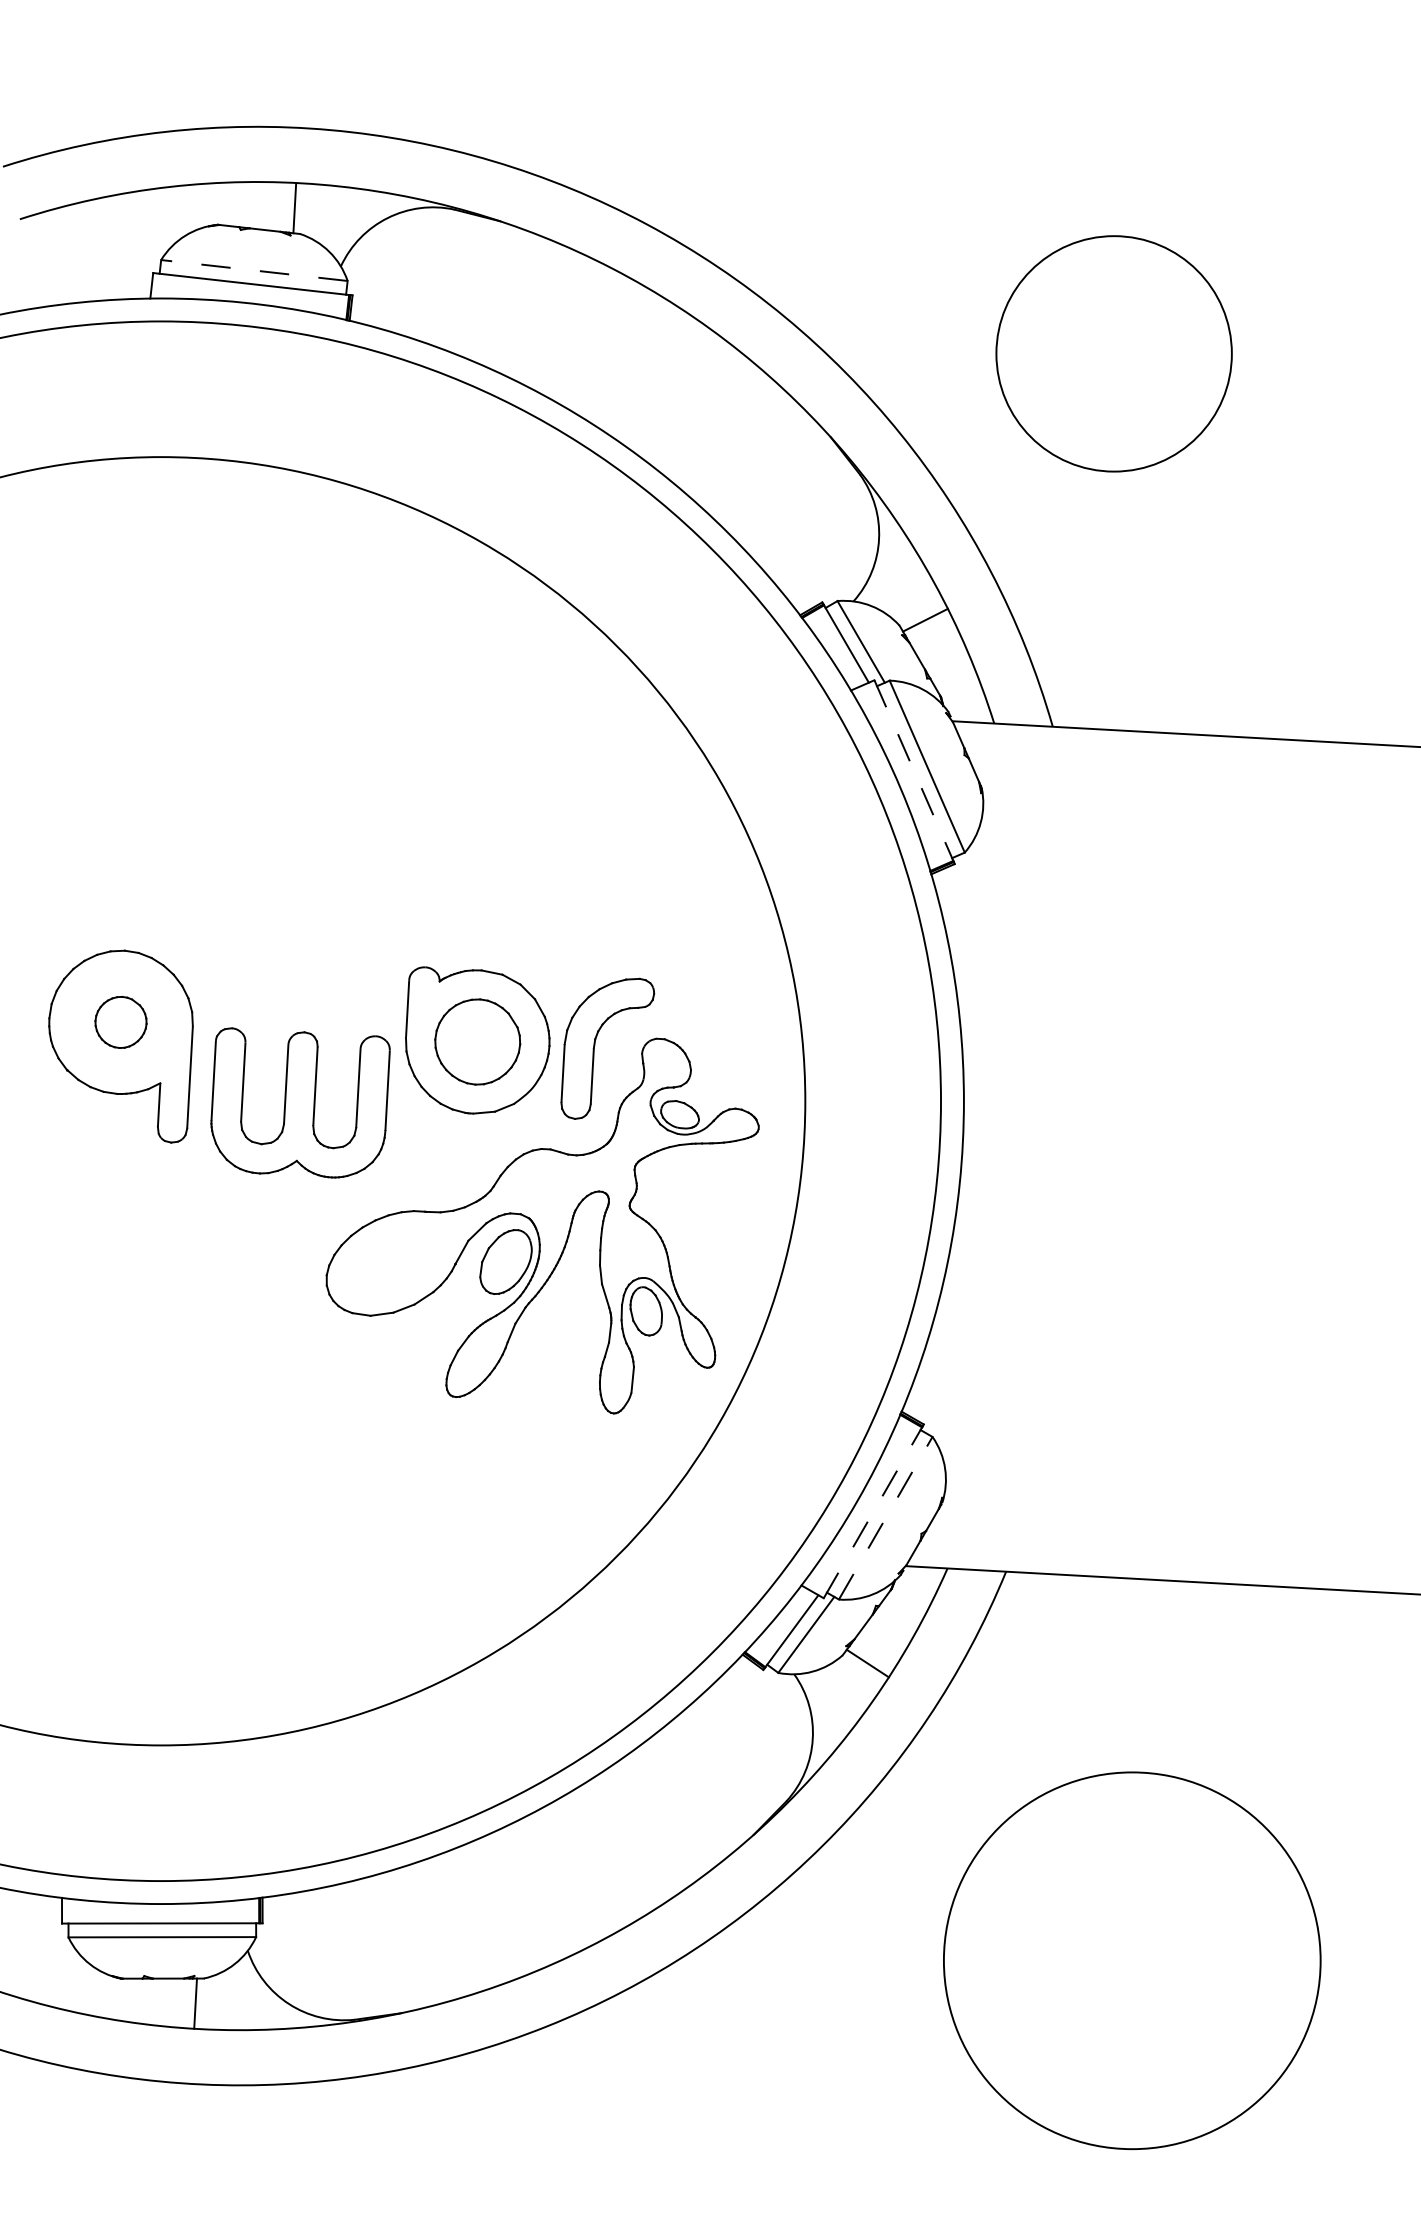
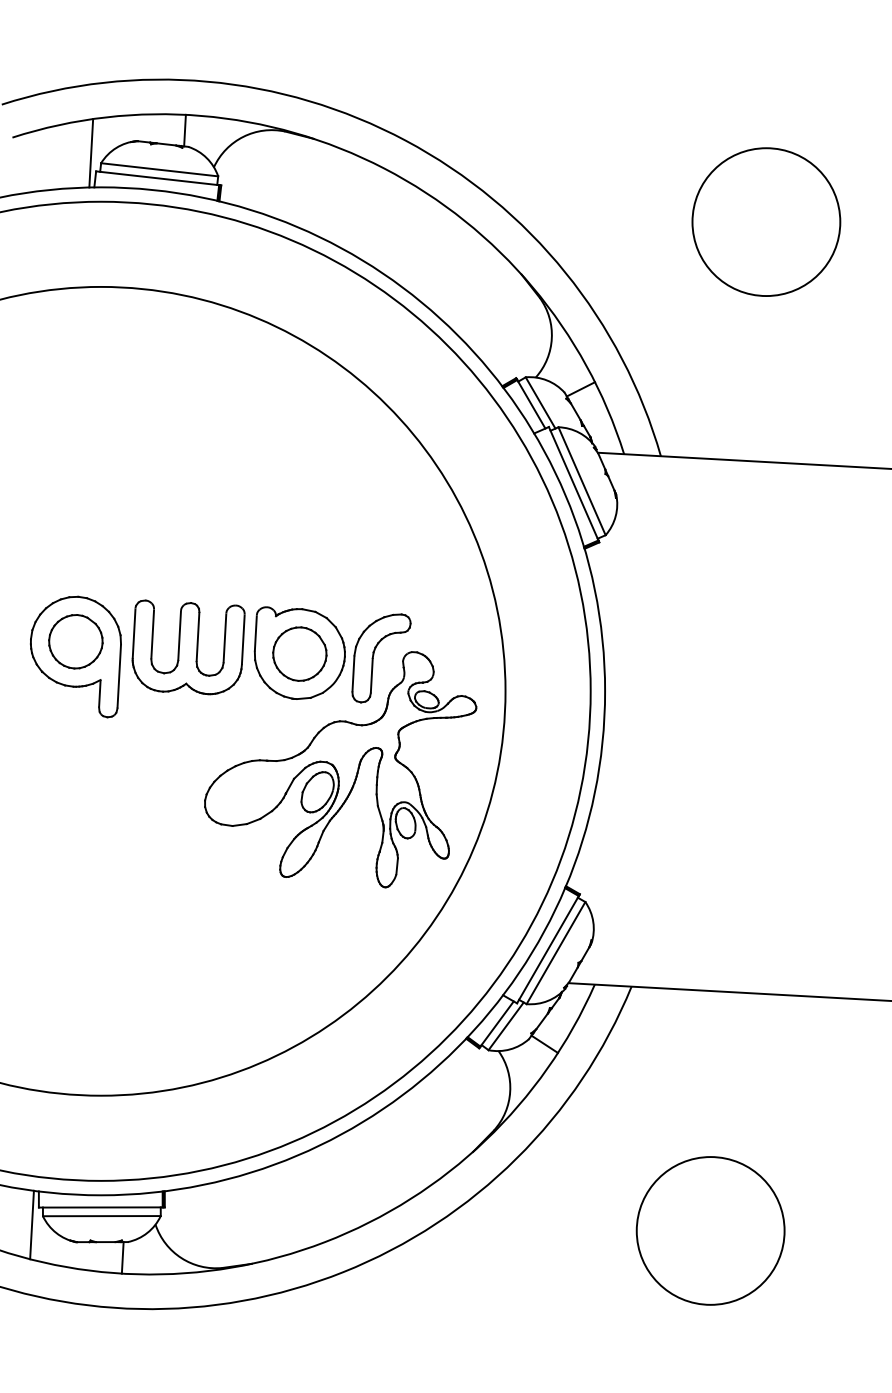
line: (145, 244) -> (91, 153), added
line: (254, 270) -> (159, 169), dashed -> solid
circle: (1114, 352) -> (766, 221), moved
line: (913, 770) -> (573, 483), dashed -> solid
part: (120, 1021) -> (75, 641), size x1.67
part: (300, 1103) -> (188, 647), moved
line: (872, 1512) -> (547, 949), dashed -> solid
line: (886, 1518) -> (556, 953), dashed -> solid
line: (50, 1950) -> (31, 1224), added
circle: (1131, 1960) -> (710, 1230), size x0.62

